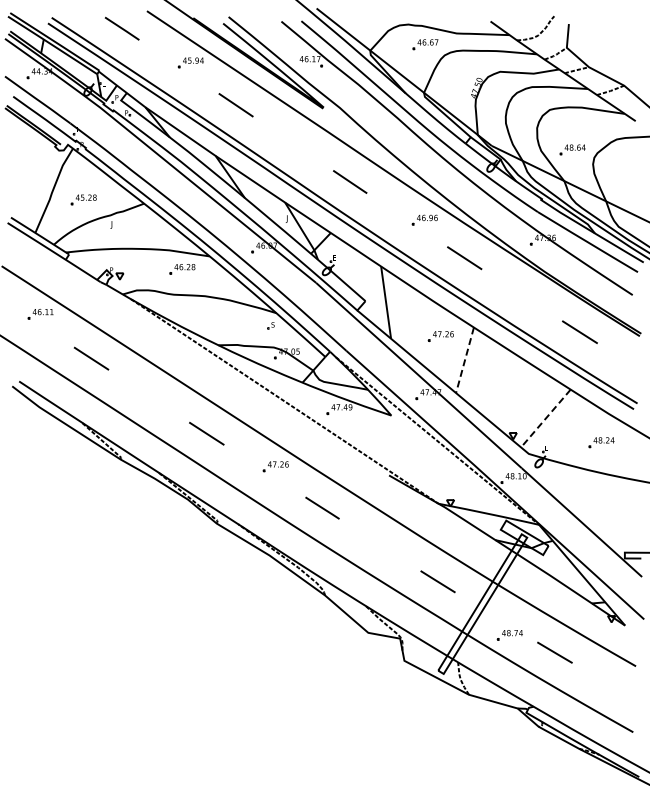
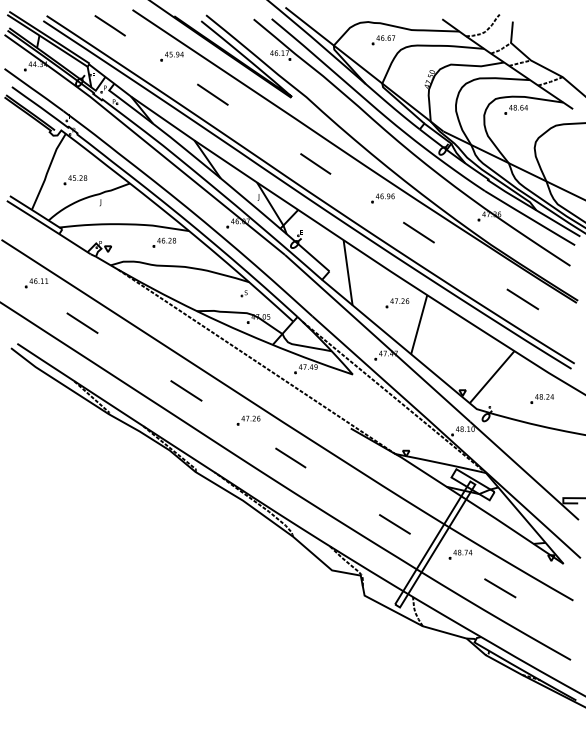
part: (572, 149) -> (516, 109), moved
line: (464, 360) -> (418, 324), dashed -> solid
line: (545, 418) -> (491, 377), dashed -> solid
part: (509, 635) -> (460, 554), moved

